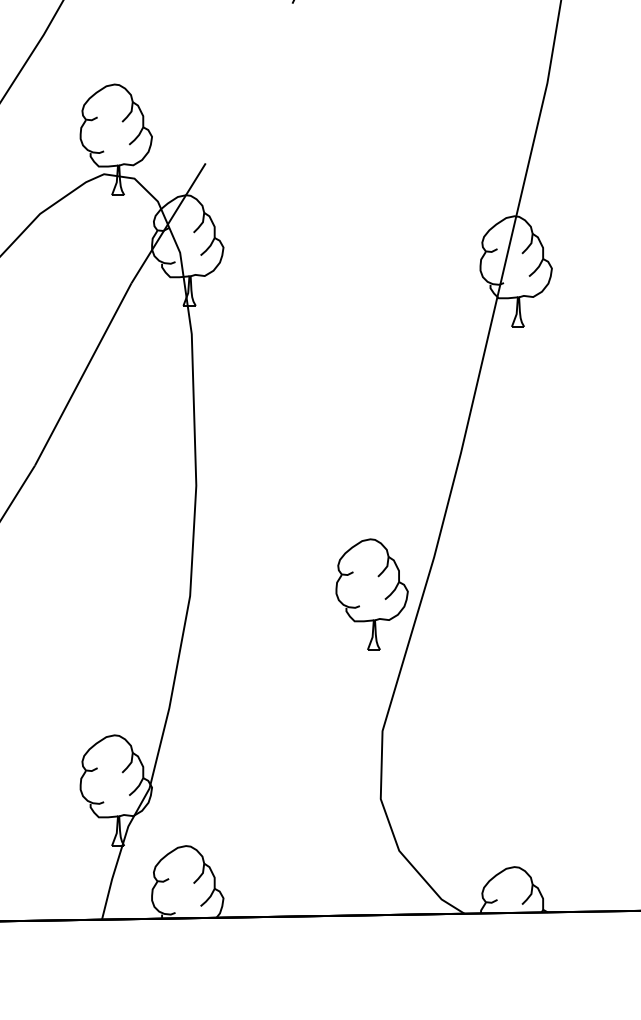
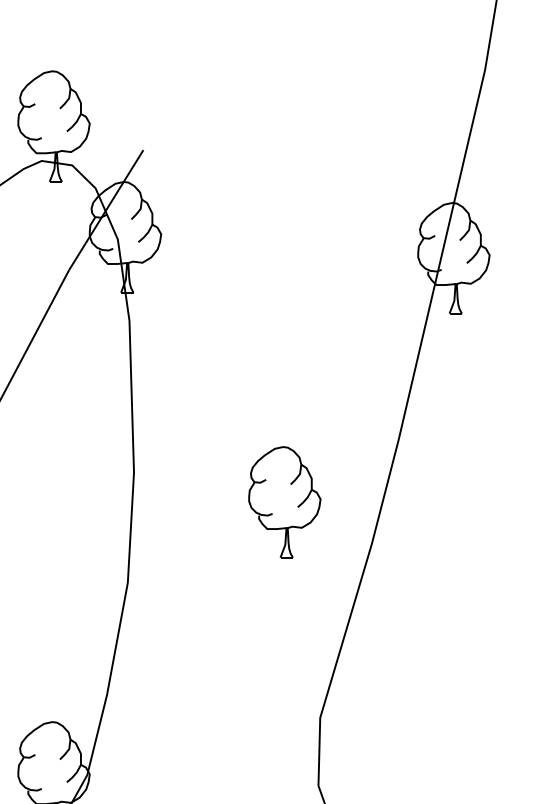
part: (371, 594) -> (284, 502), moved

